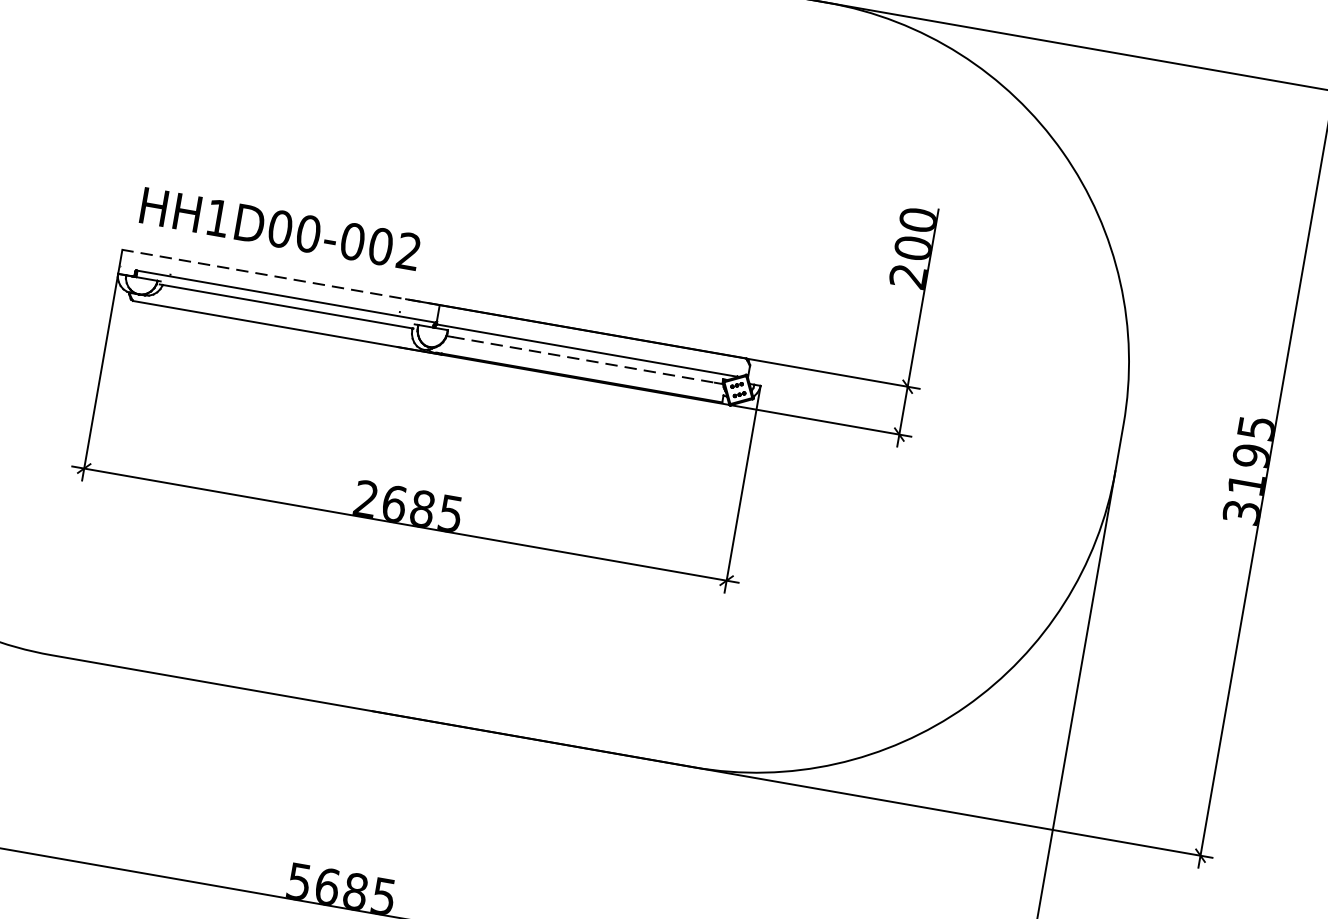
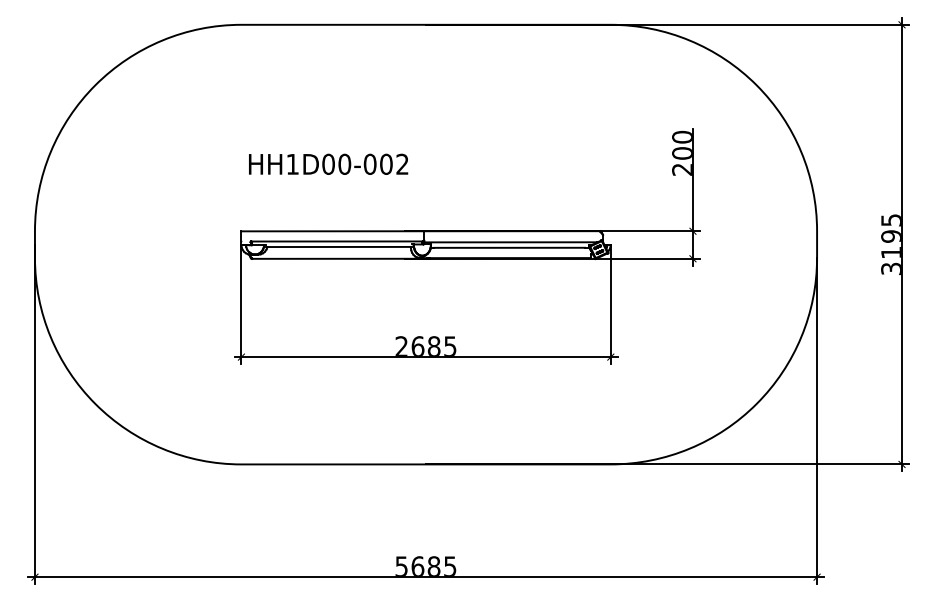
text: (280, 227) -> (328, 163), moved
line: (280, 277) -> (332, 231), dashed -> solid
line: (585, 359) -> (510, 247), dashed -> solid

